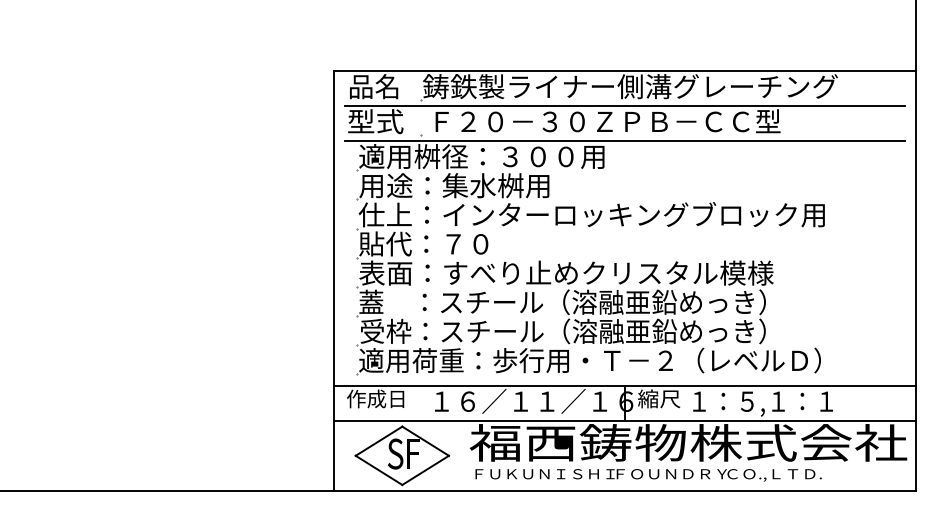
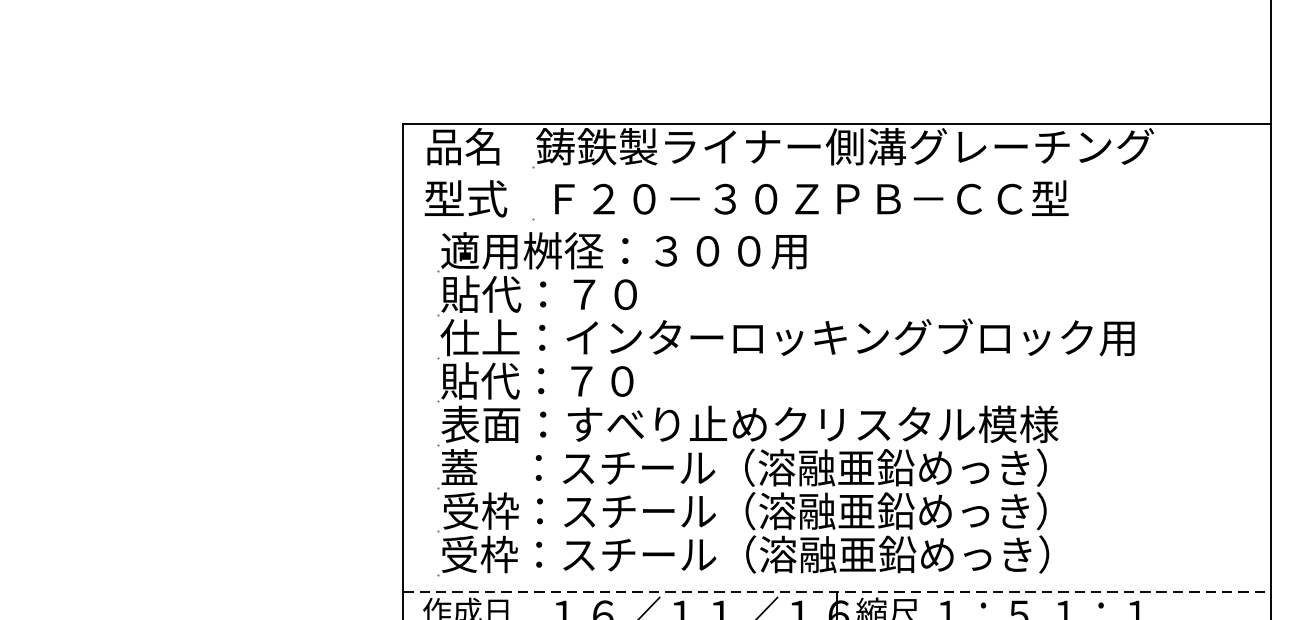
line: (624, 106) -> (836, 176), removed
line: (624, 141) -> (836, 228), removed
text: (454, 185) -> (583, 293), 用途：集水桝用 -> 貼代：７０
text: (589, 360) -> (784, 554), 適用荷重：歩行用・Ｔ－２（レベルＤ） -> 受枠：スチール（溶融亜鉛めっき）
line: (625, 385) -> (837, 591), solid -> dashed

